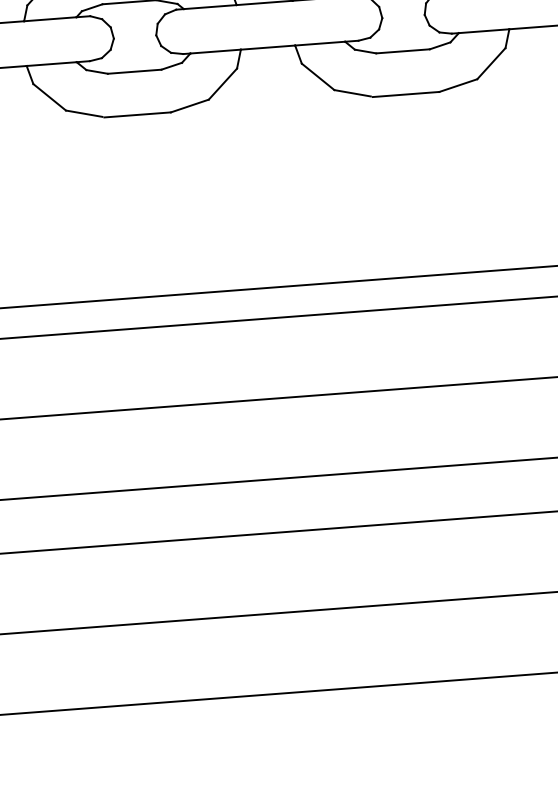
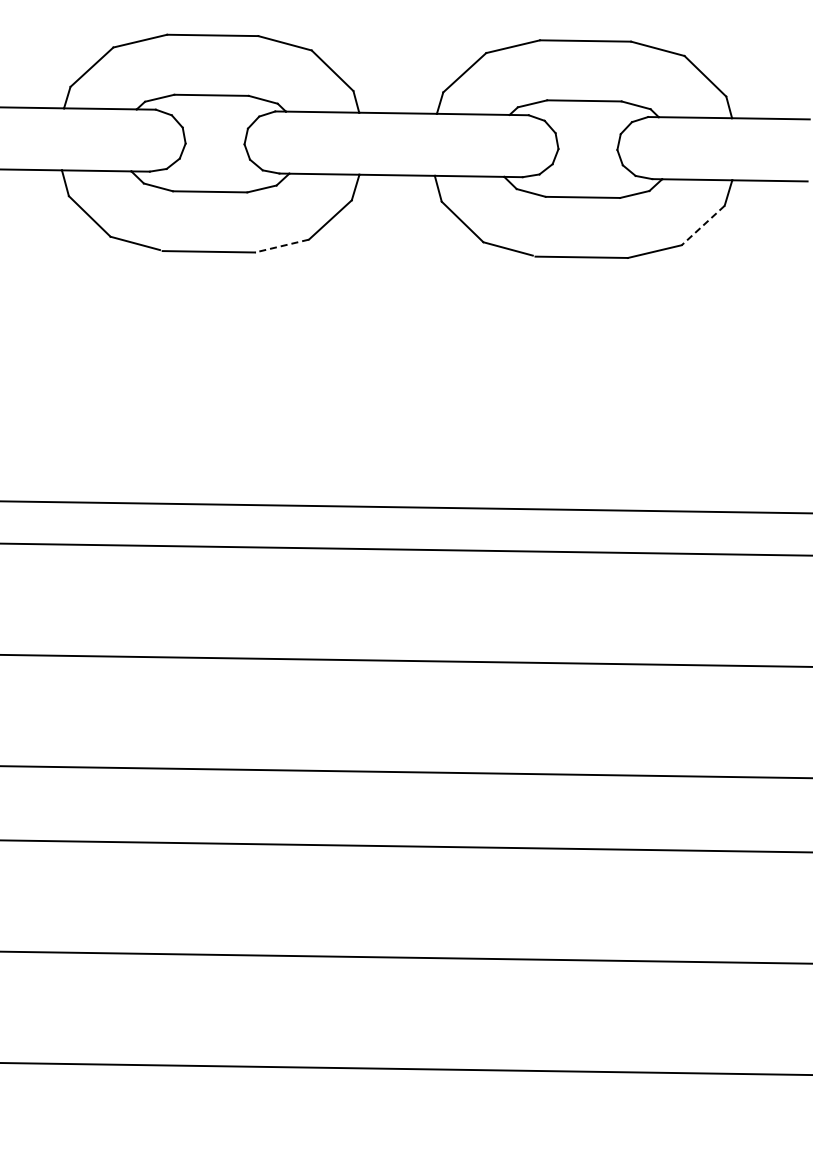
line: (490, 63) -> (702, 225), solid -> dashed
line: (190, 106) -> (282, 246), solid -> dashed

